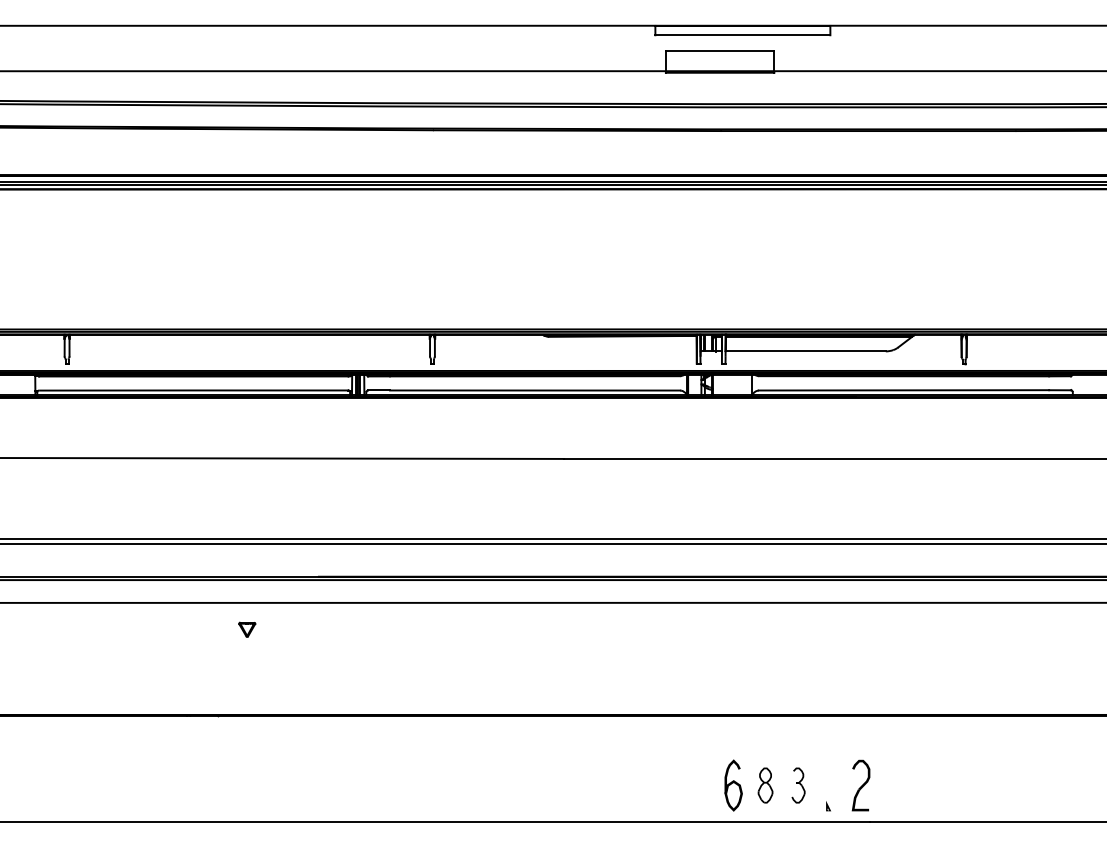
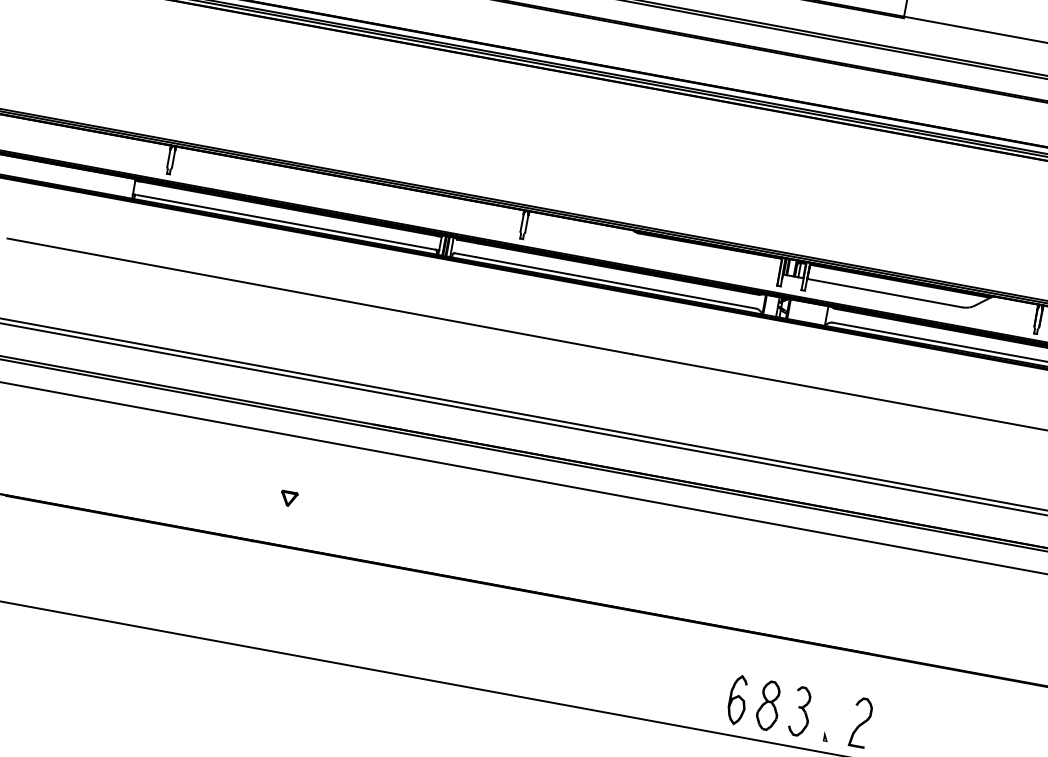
part: (247, 629) -> (289, 498), moved
part: (765, 785) -> (768, 705), size x1.43
part: (798, 785) -> (800, 711), size x1.43

